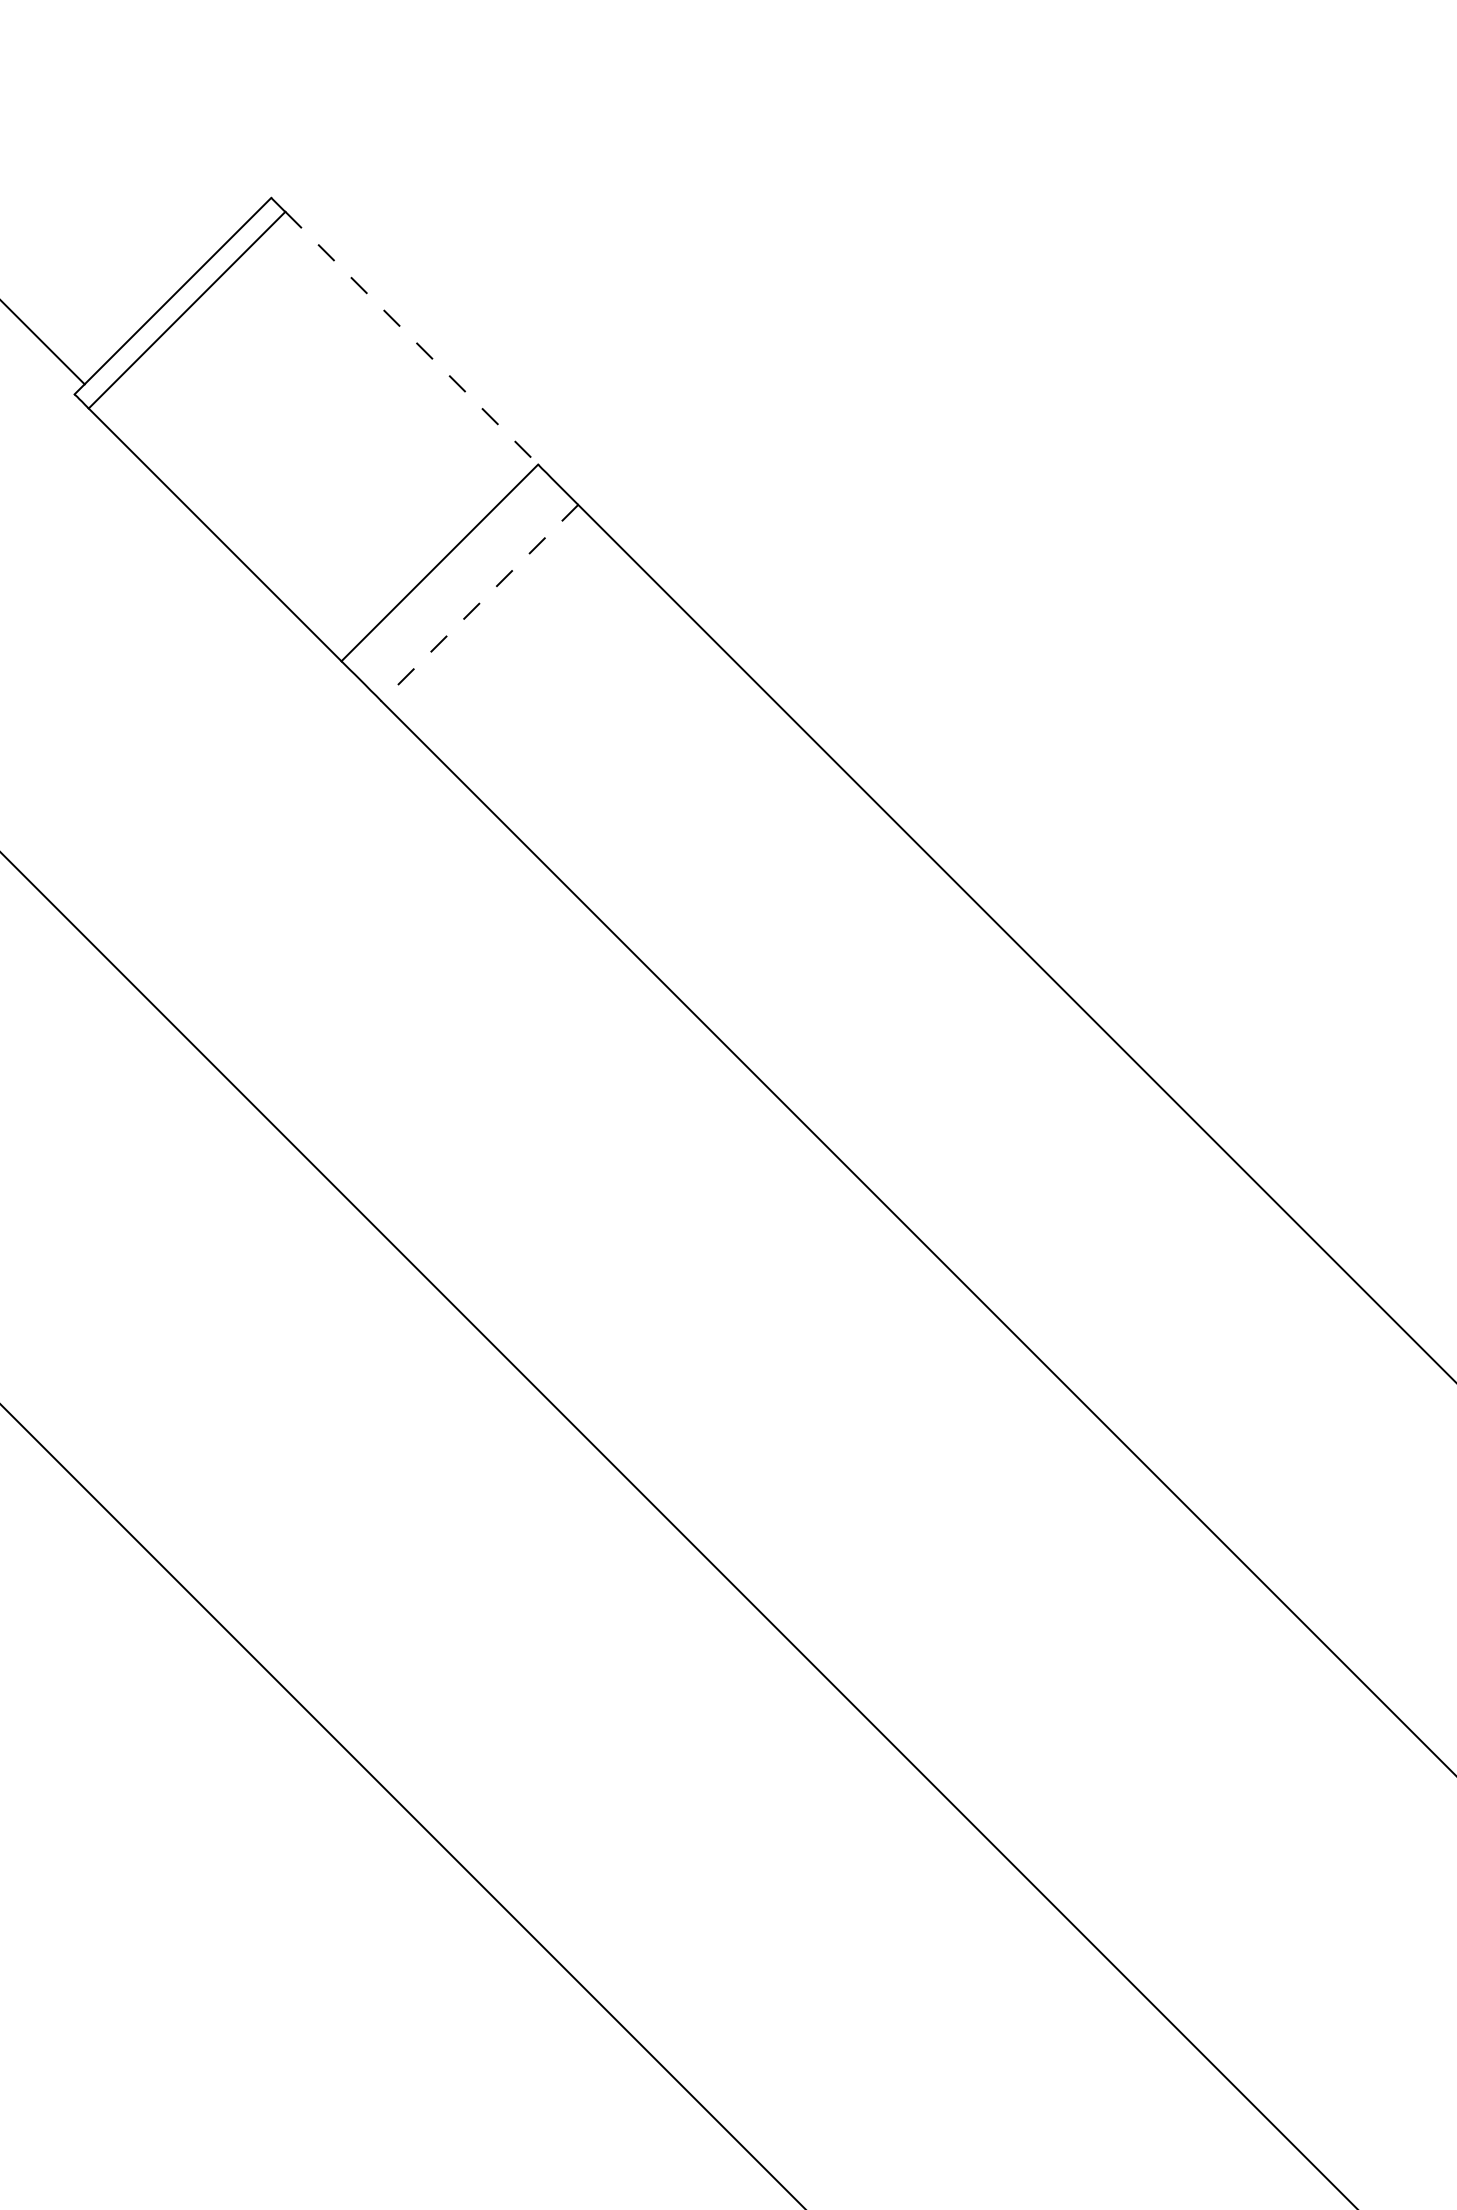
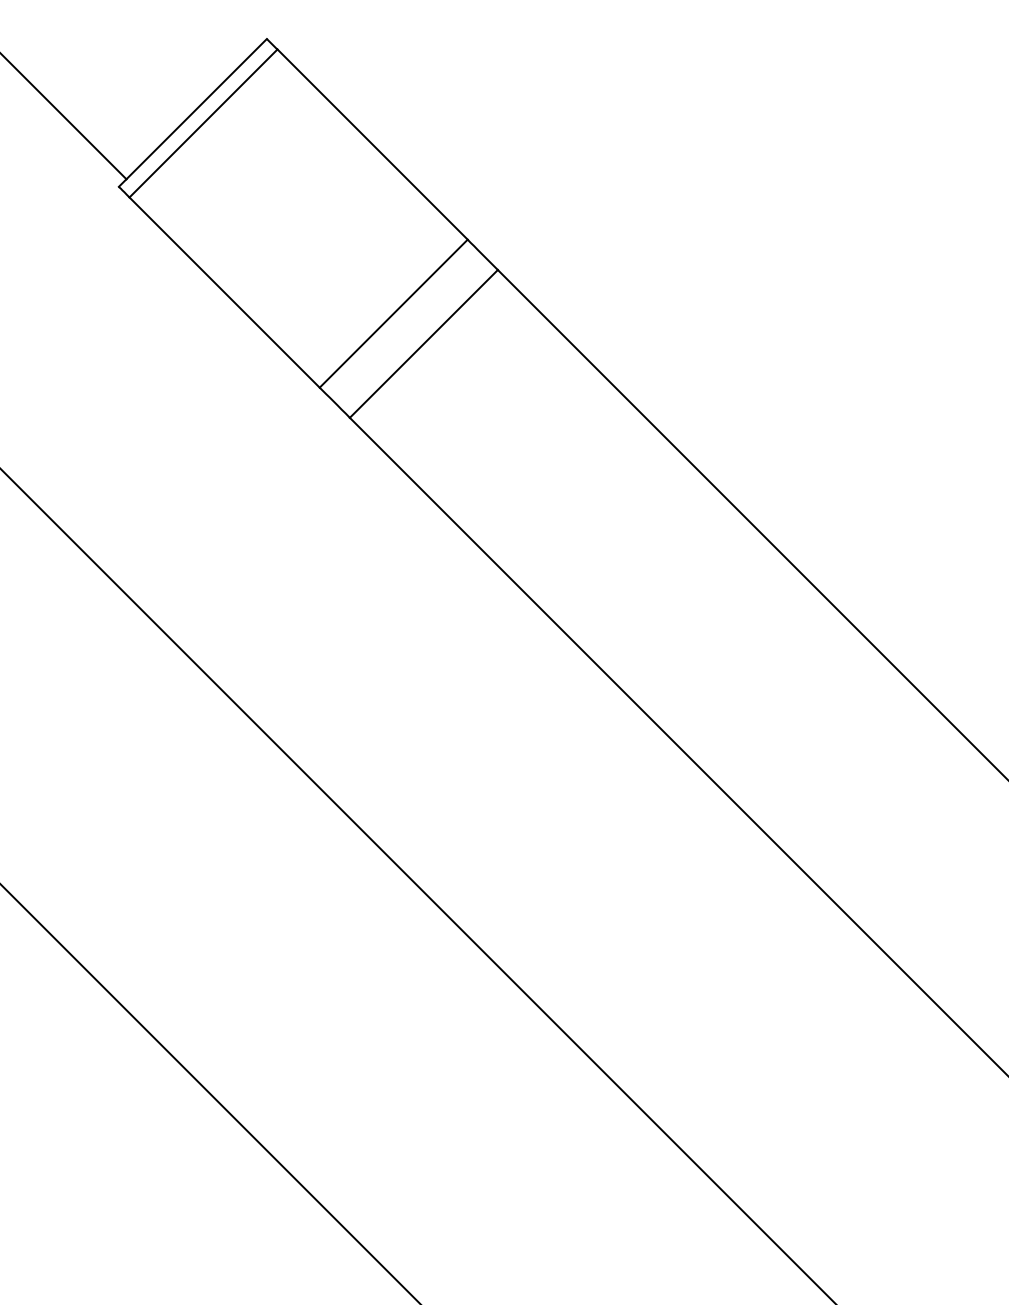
line: (411, 338) -> (372, 144), dashed -> solid
line: (479, 603) -> (423, 344), dashed -> solid

